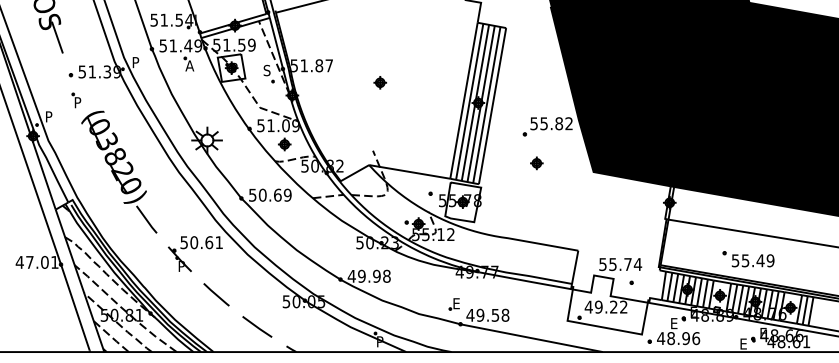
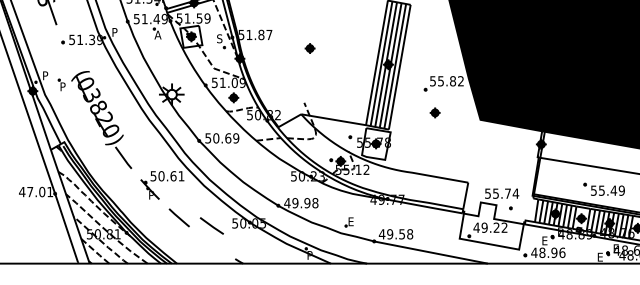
part: (76, 100) -> (61, 85), moved
part: (453, 304) -> (348, 222), moved
line: (257, 326) -> (212, 225), moved

